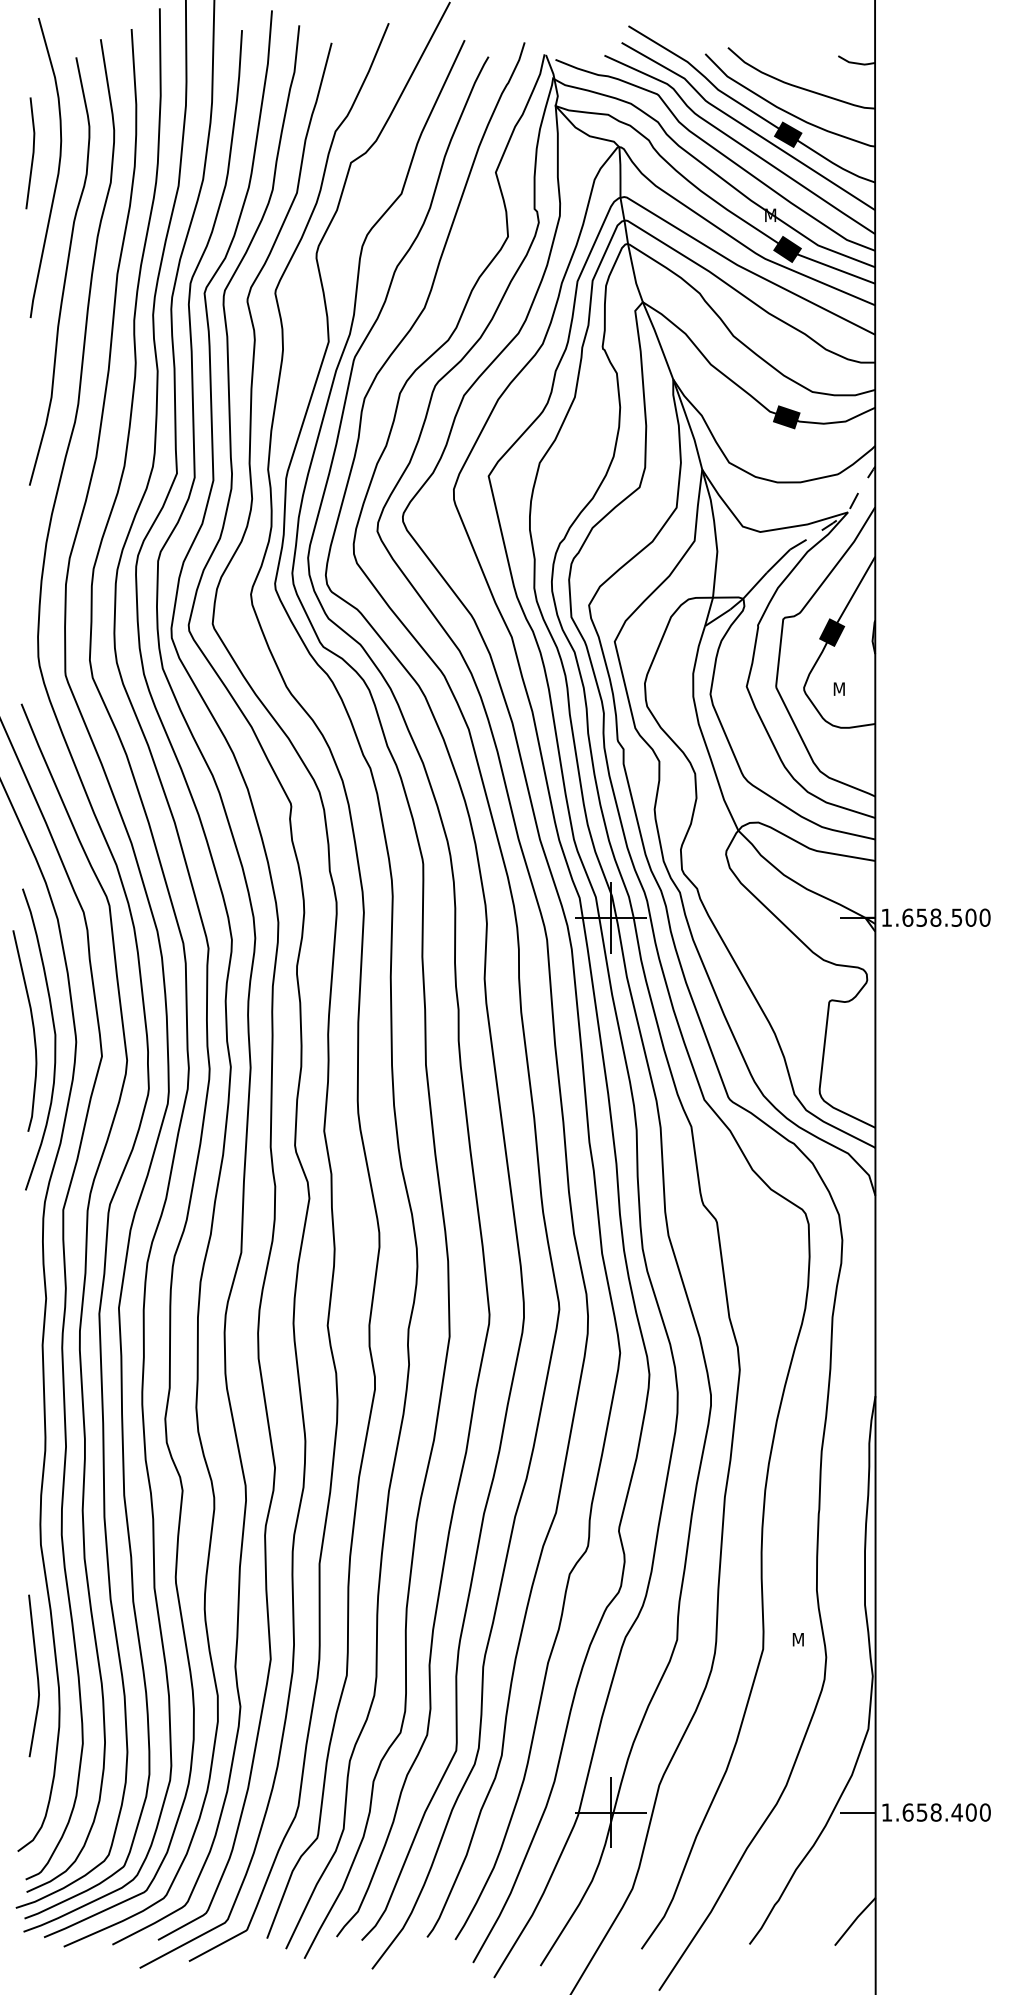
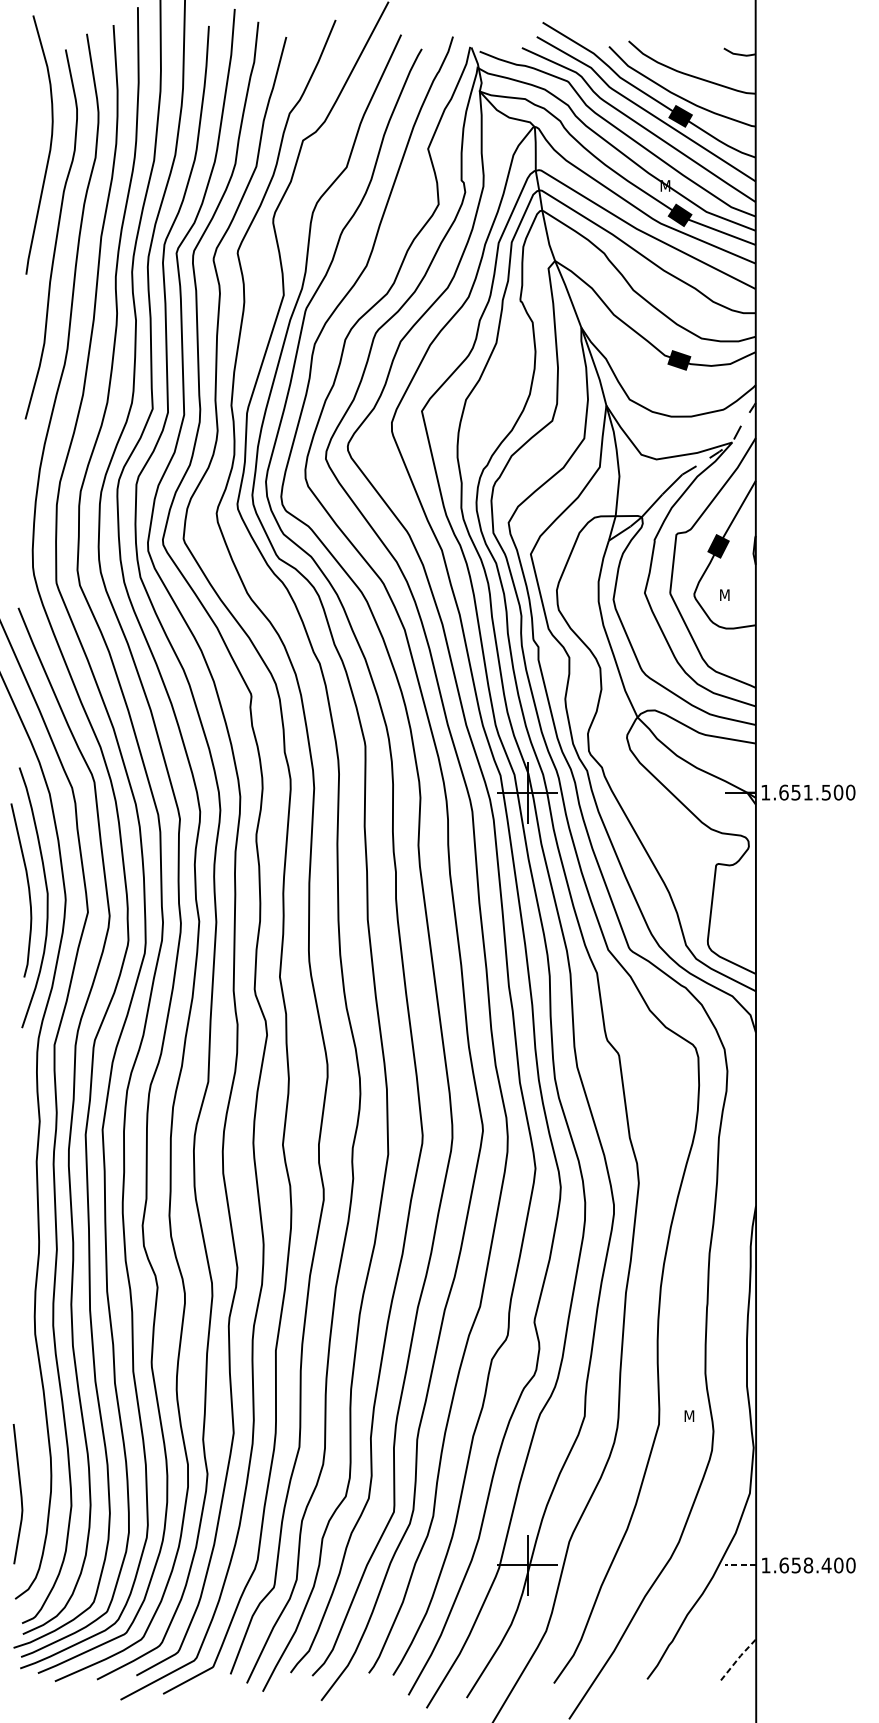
line: (32, 153) -> (27, 132), removed
text: (935, 917) -> (807, 792), 1.658.500 -> 1.651.500
line: (36, 1675) -> (20, 1493), moved
line: (857, 1812) -> (740, 1565), solid -> dashed
line: (855, 1920) -> (738, 1658), solid -> dashed

